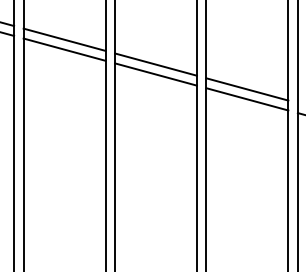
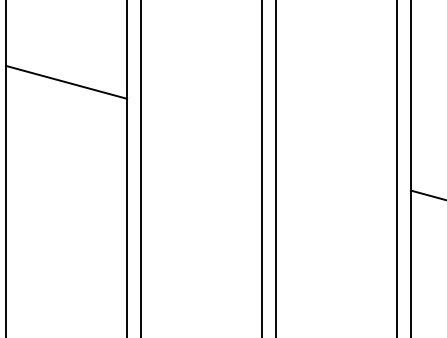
line: (64, 49) -> (66, 96), removed
line: (155, 64) -> (200, 118), removed
line: (155, 74) -> (200, 133), removed
line: (247, 89) -> (336, 155), removed
line: (247, 99) -> (336, 170), removed

